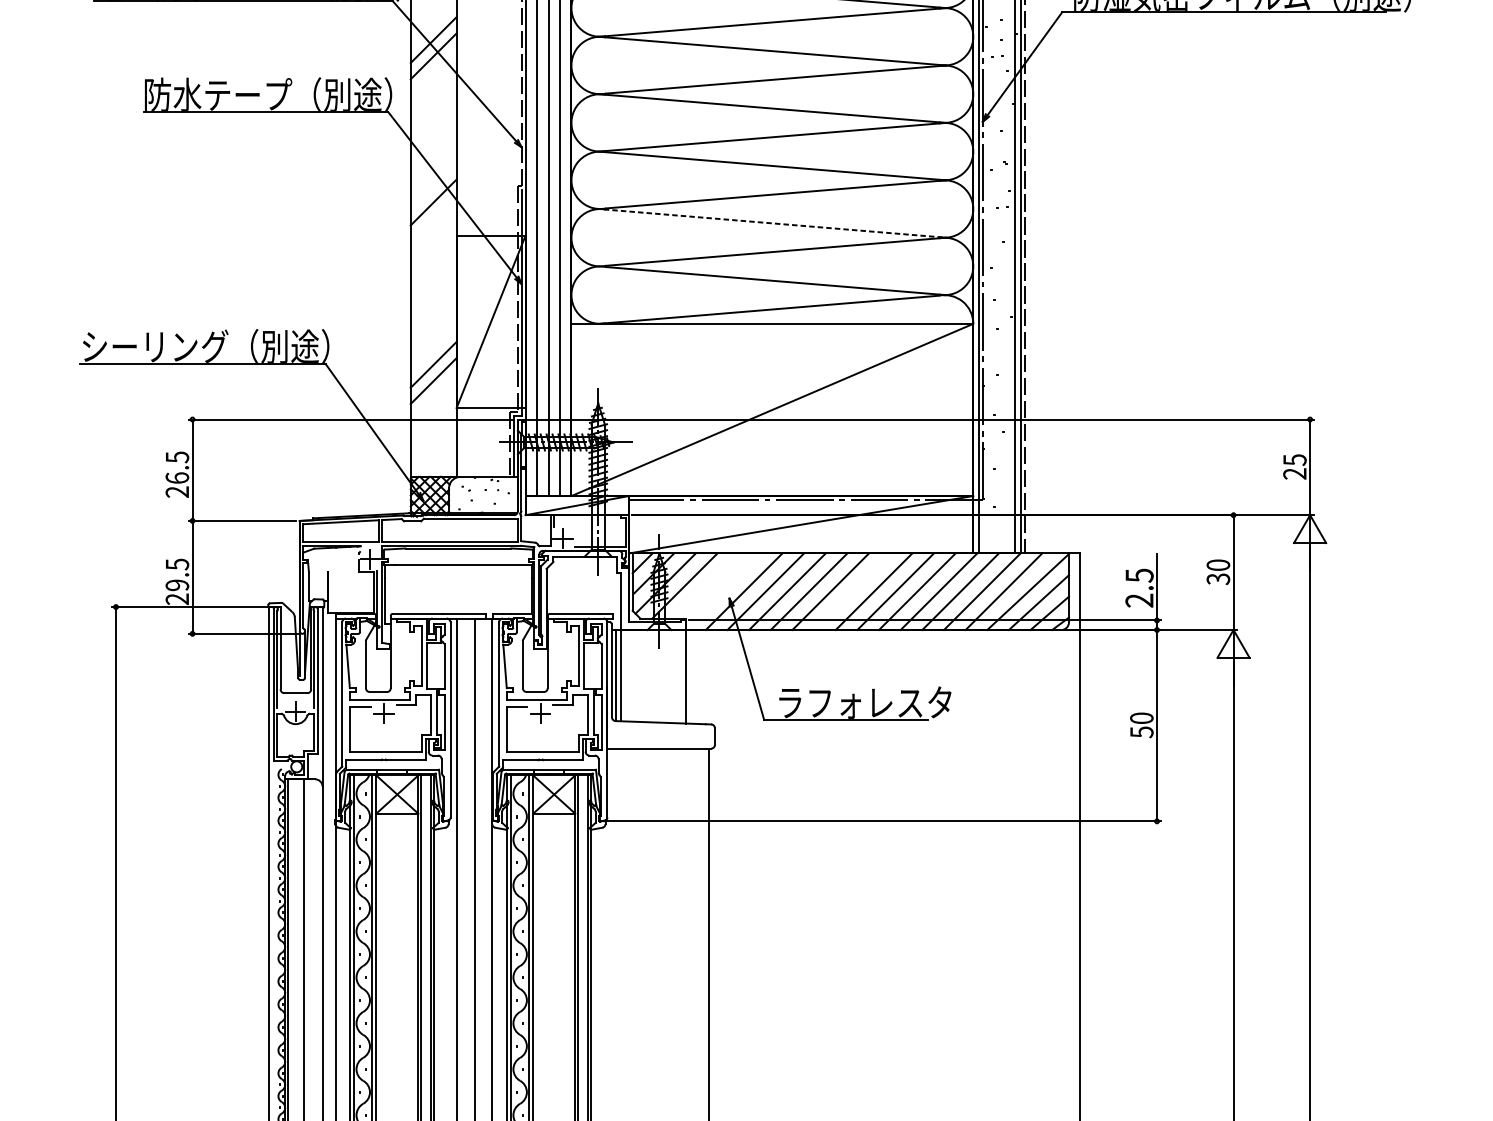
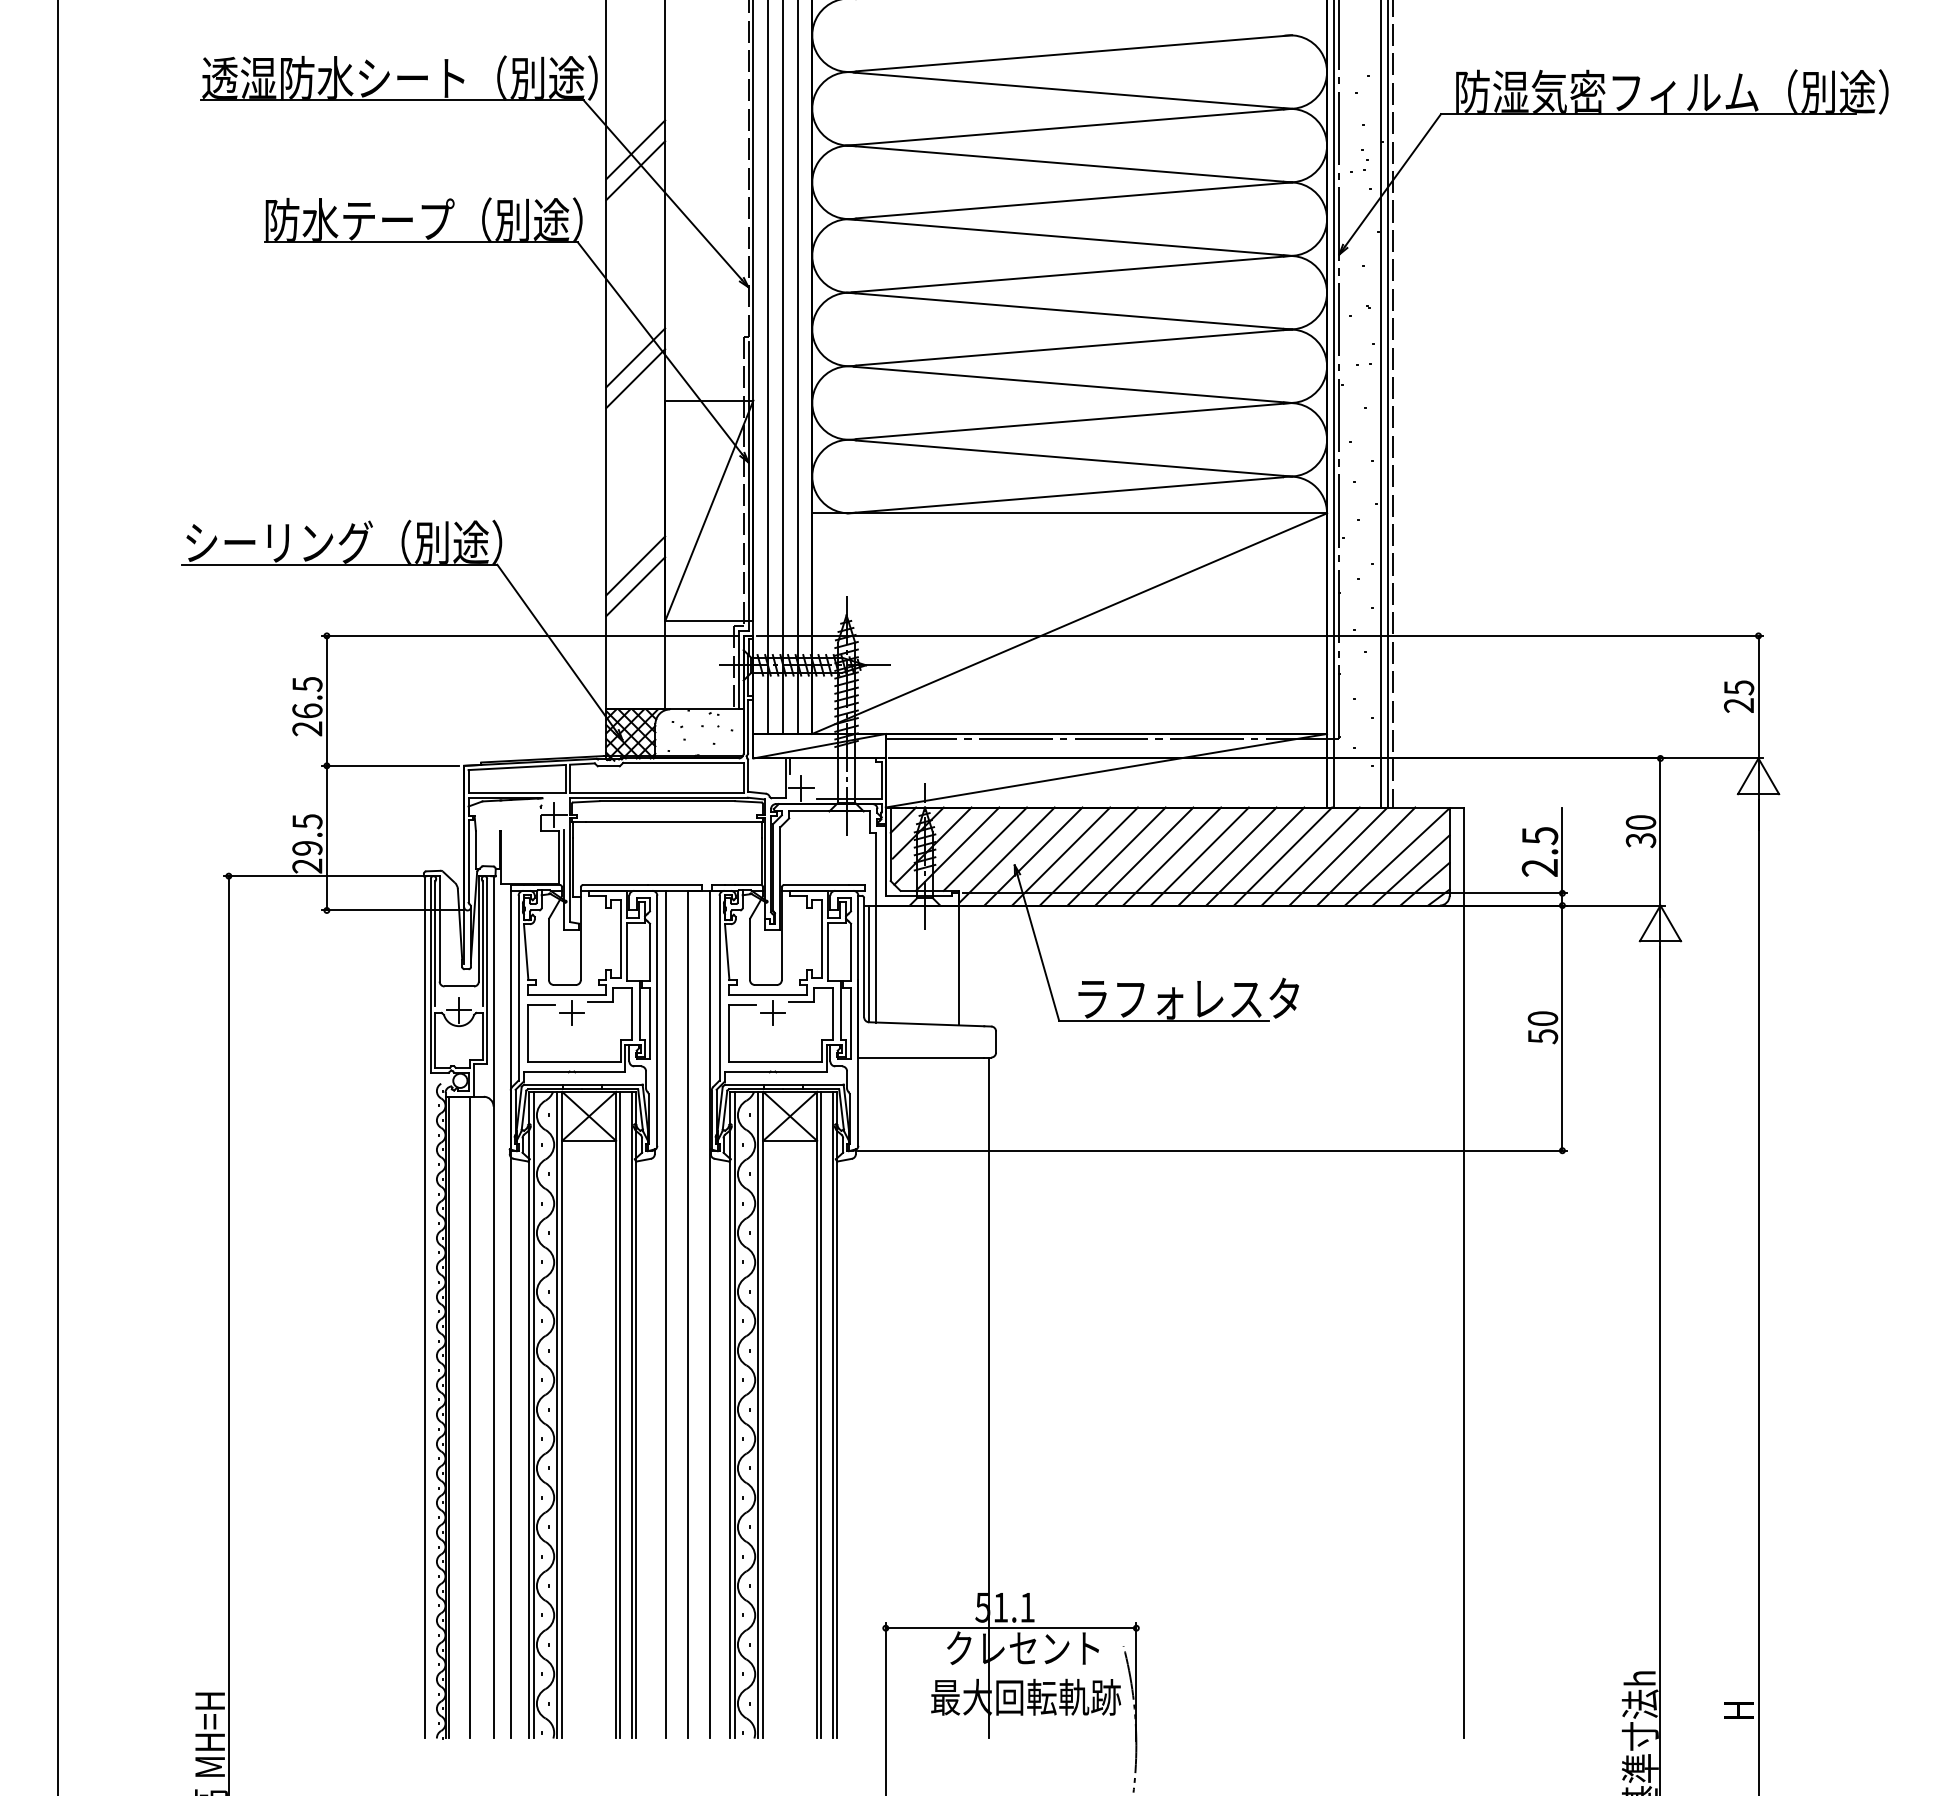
line: (433, 218) -> (635, 378), added
line: (775, 223) -> (1073, 384), dashed -> solid
line: (706, 585) -> (985, 848), added
line: (723, 590) -> (1006, 854), added
line: (852, 591) -> (1172, 856), added

